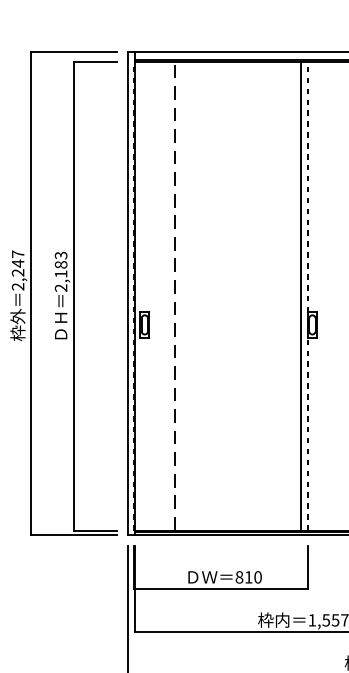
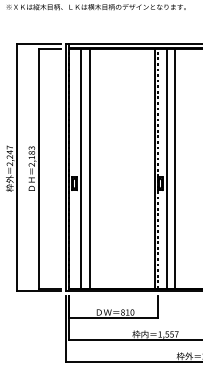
line: (158, 295) -> (81, 168), added
line: (173, 295) -> (89, 168), dashed -> solid
line: (324, 295) -> (166, 168), added
line: (342, 295) -> (175, 168), added

